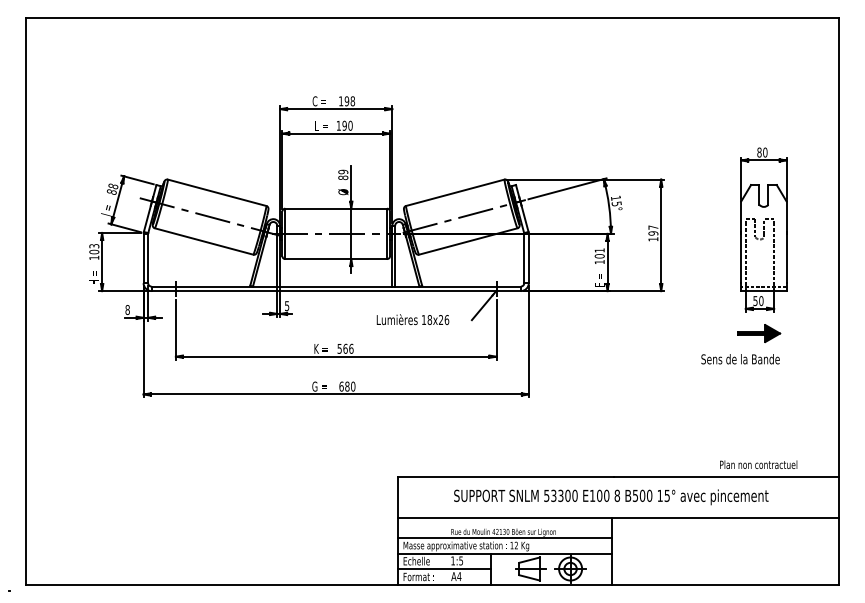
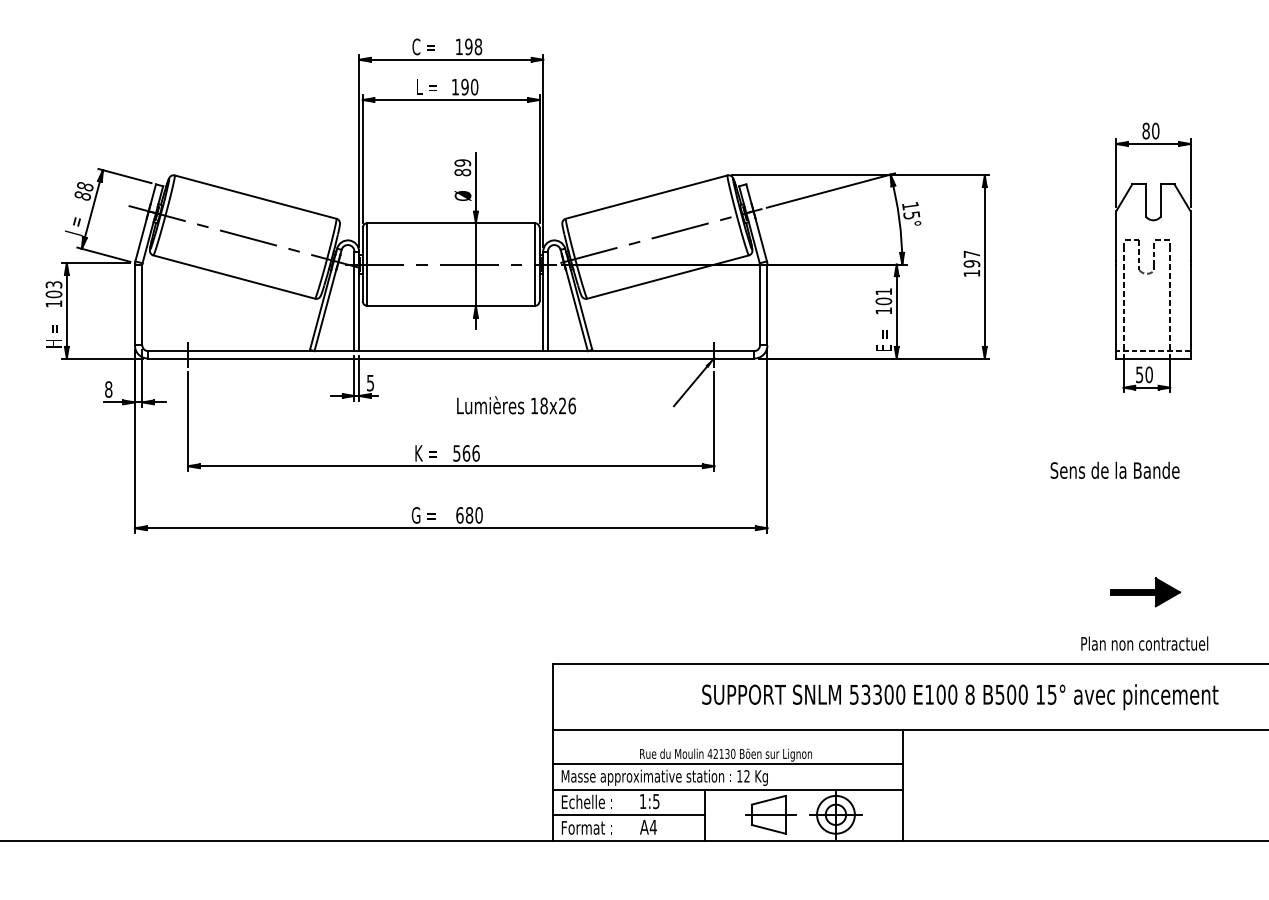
text: (412, 319) -> (515, 405), moved
part: (759, 333) -> (1146, 592), moved
text: (611, 497) -> (960, 697), moved

